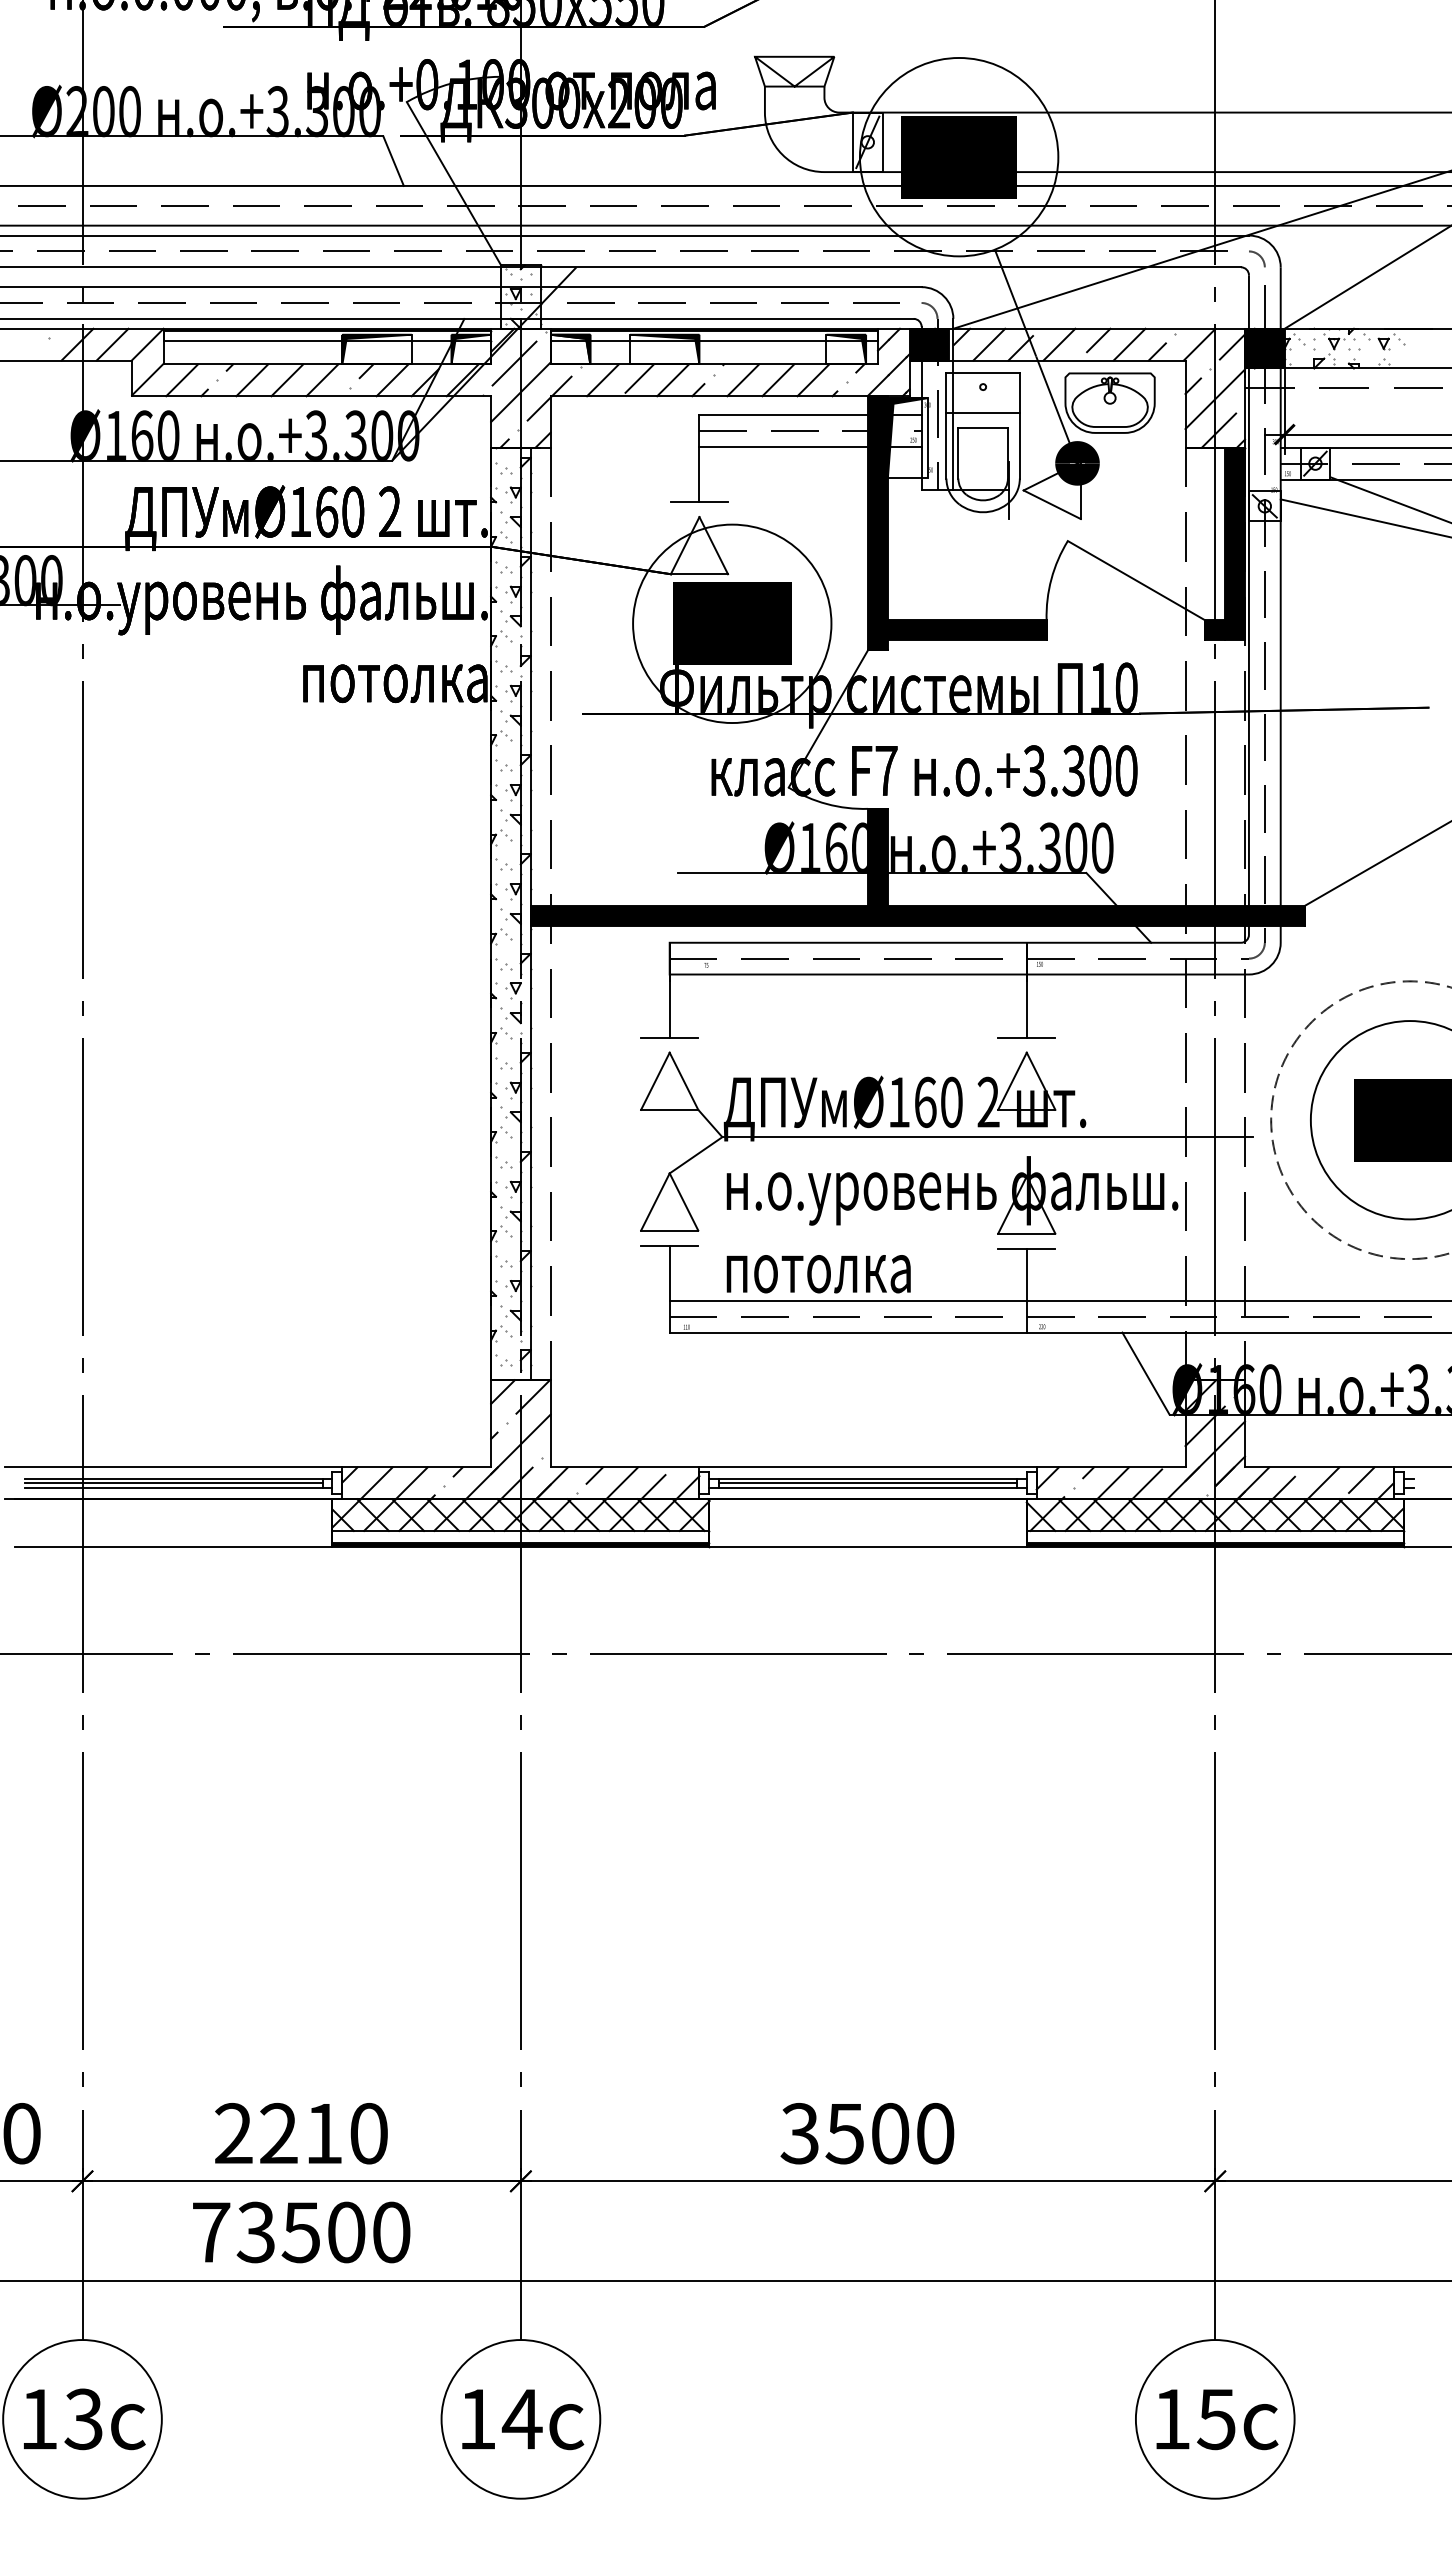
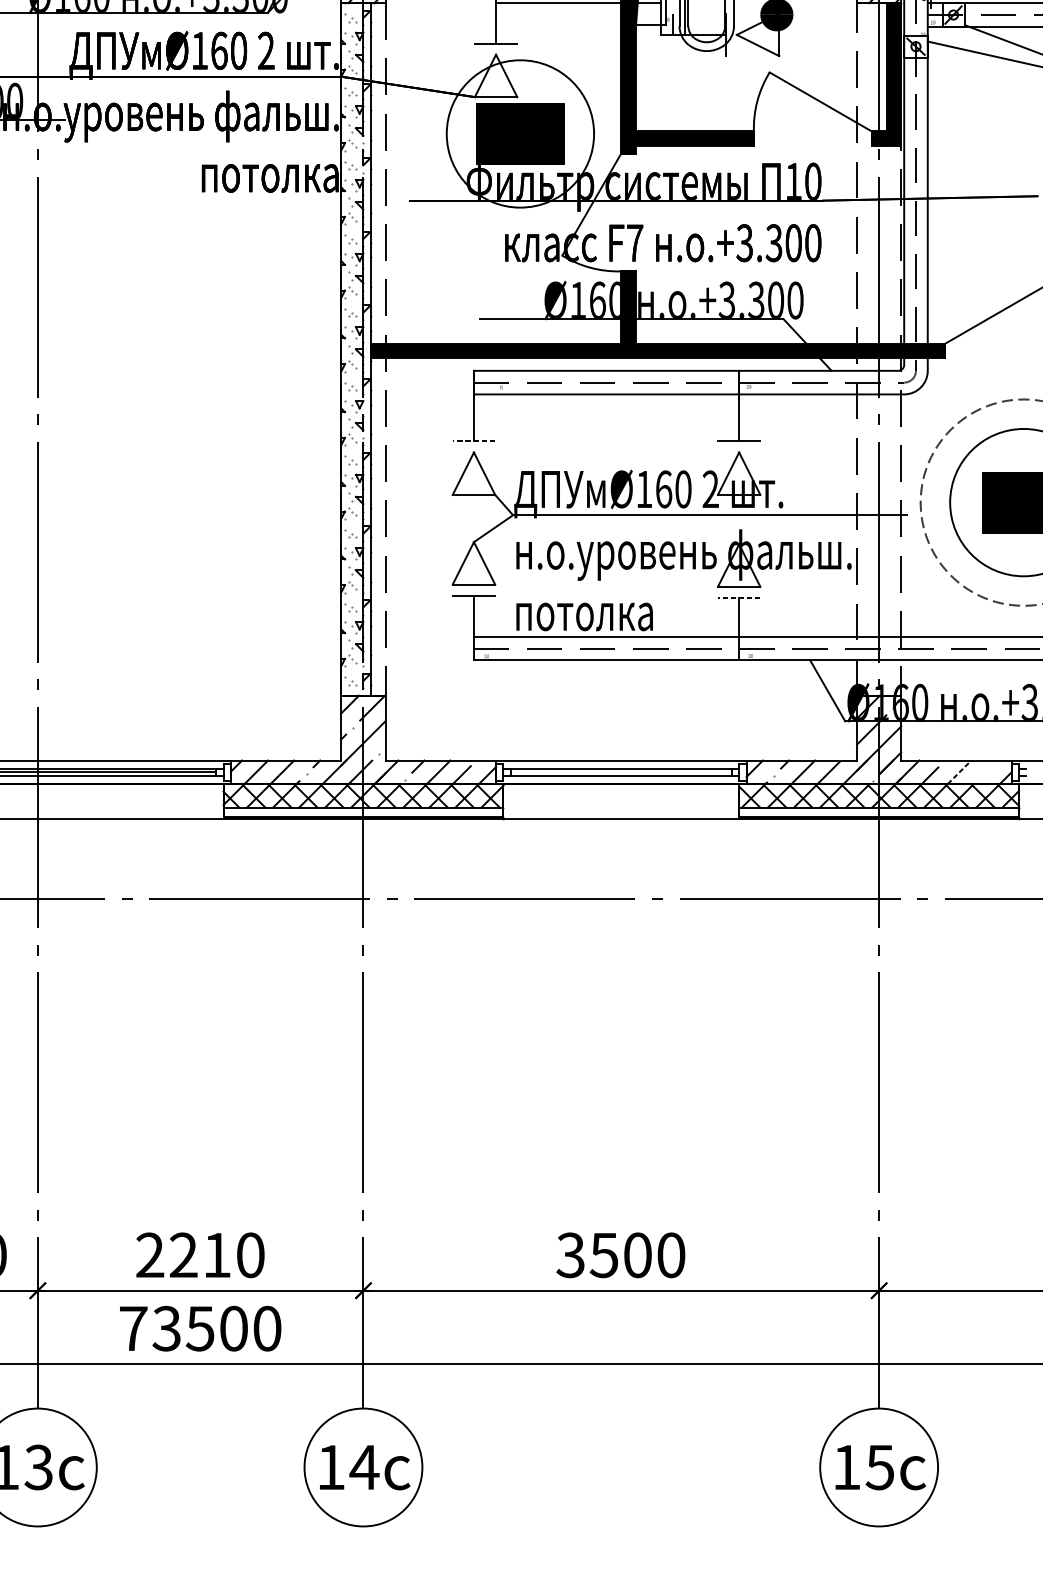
line: (669, 1037) -> (473, 441), solid -> dashed
line: (1026, 1248) -> (738, 597), solid -> dashed
line: (1361, 1479) -> (987, 769), removed
line: (1323, 1482) -> (959, 771), solid -> dashed
line: (867, 1483) -> (620, 772), removed

